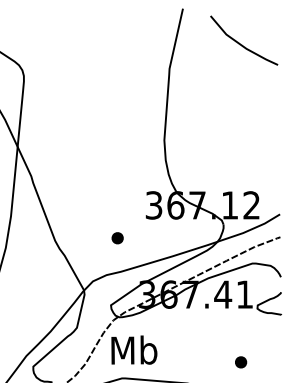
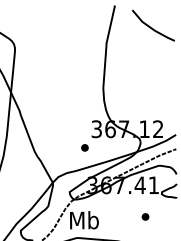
part: (116, 237) -> (84, 147), moved
part: (240, 361) -> (145, 216), moved

